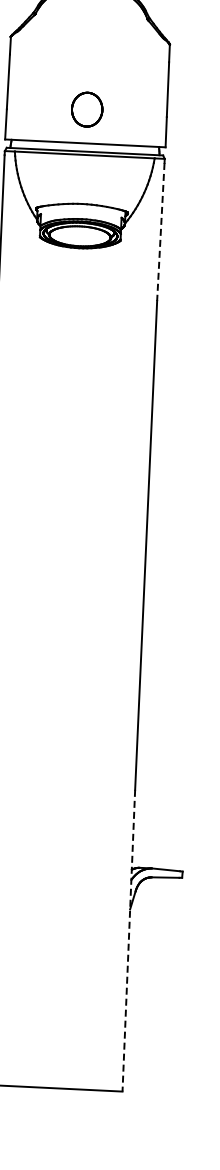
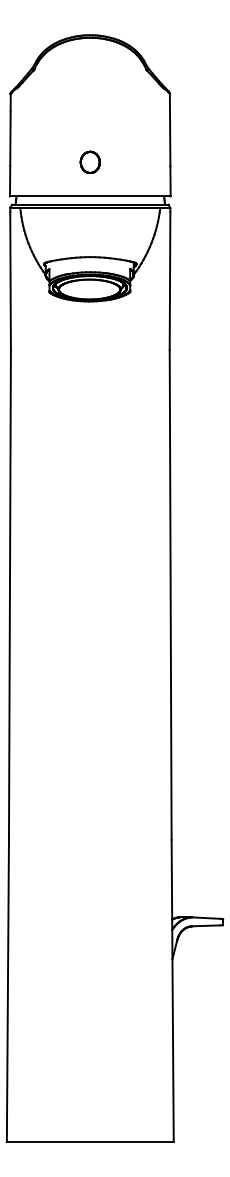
part: (86, 108) -> (89, 161), size x0.62
line: (161, 232) -> (170, 281), dashed -> solid
line: (128, 940) -> (172, 990), dashed -> solid

